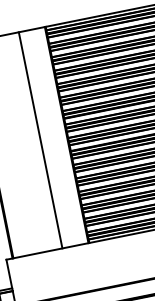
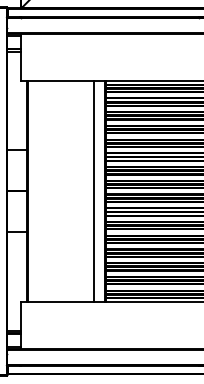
line: (41, 140) -> (94, 191), moved

